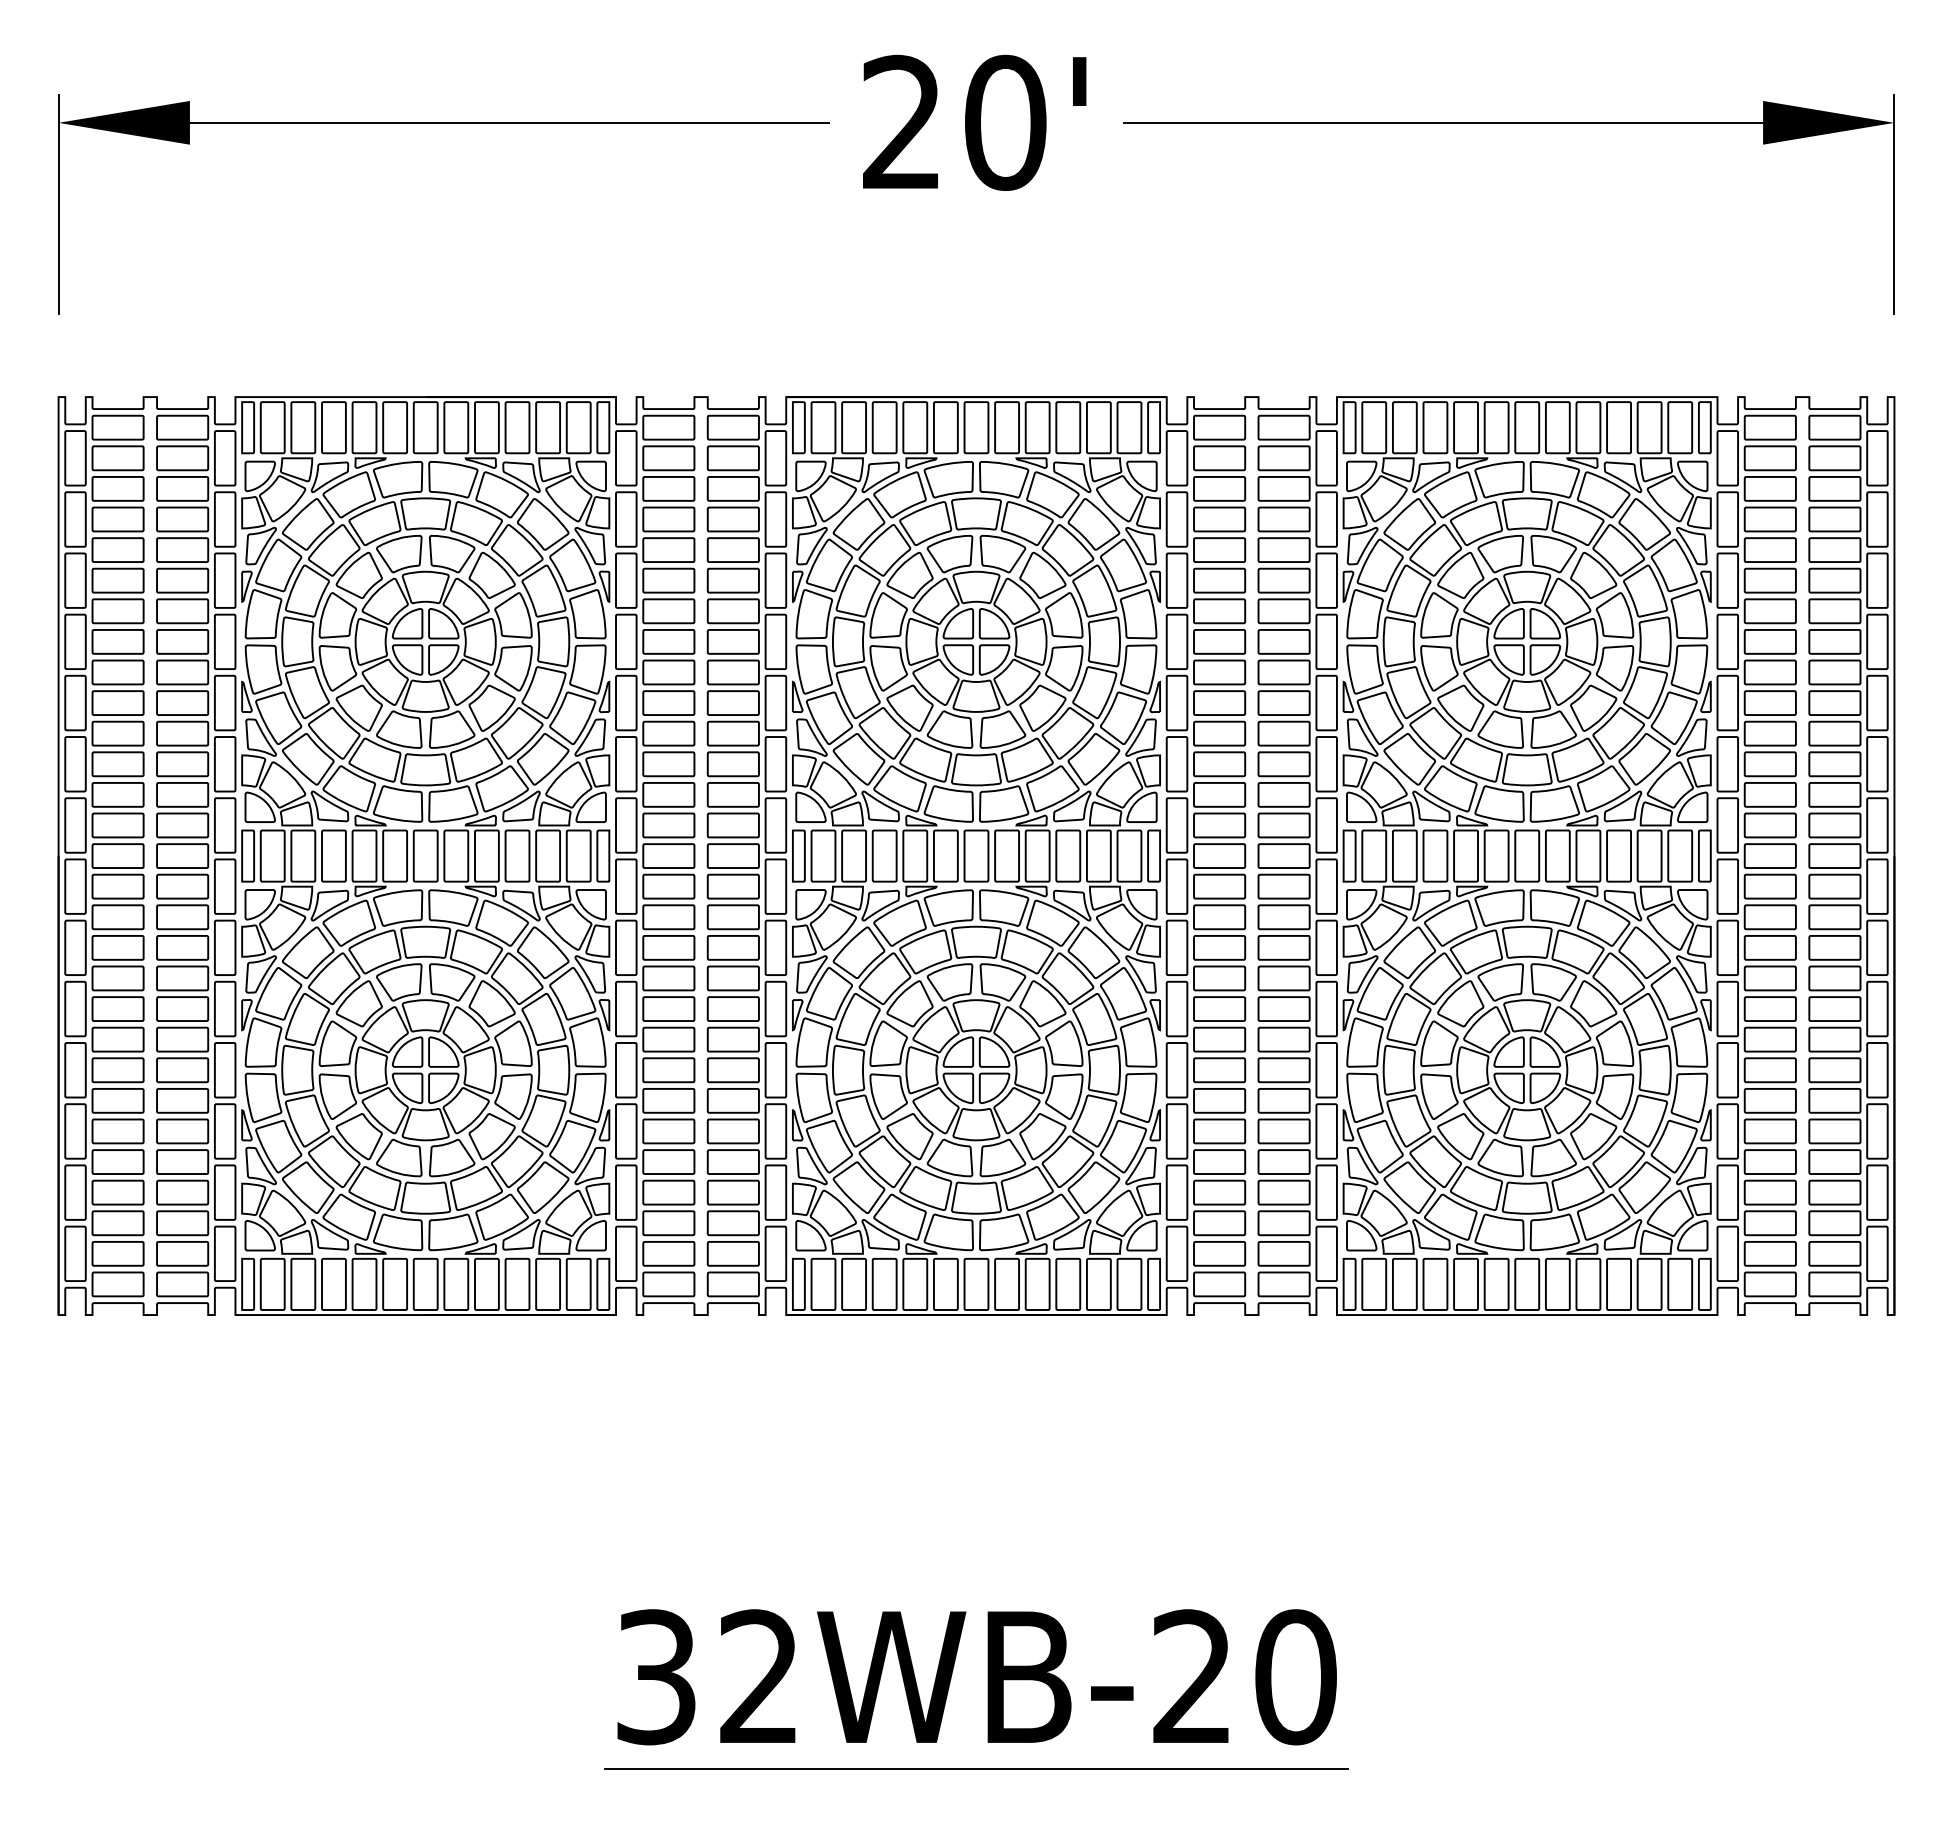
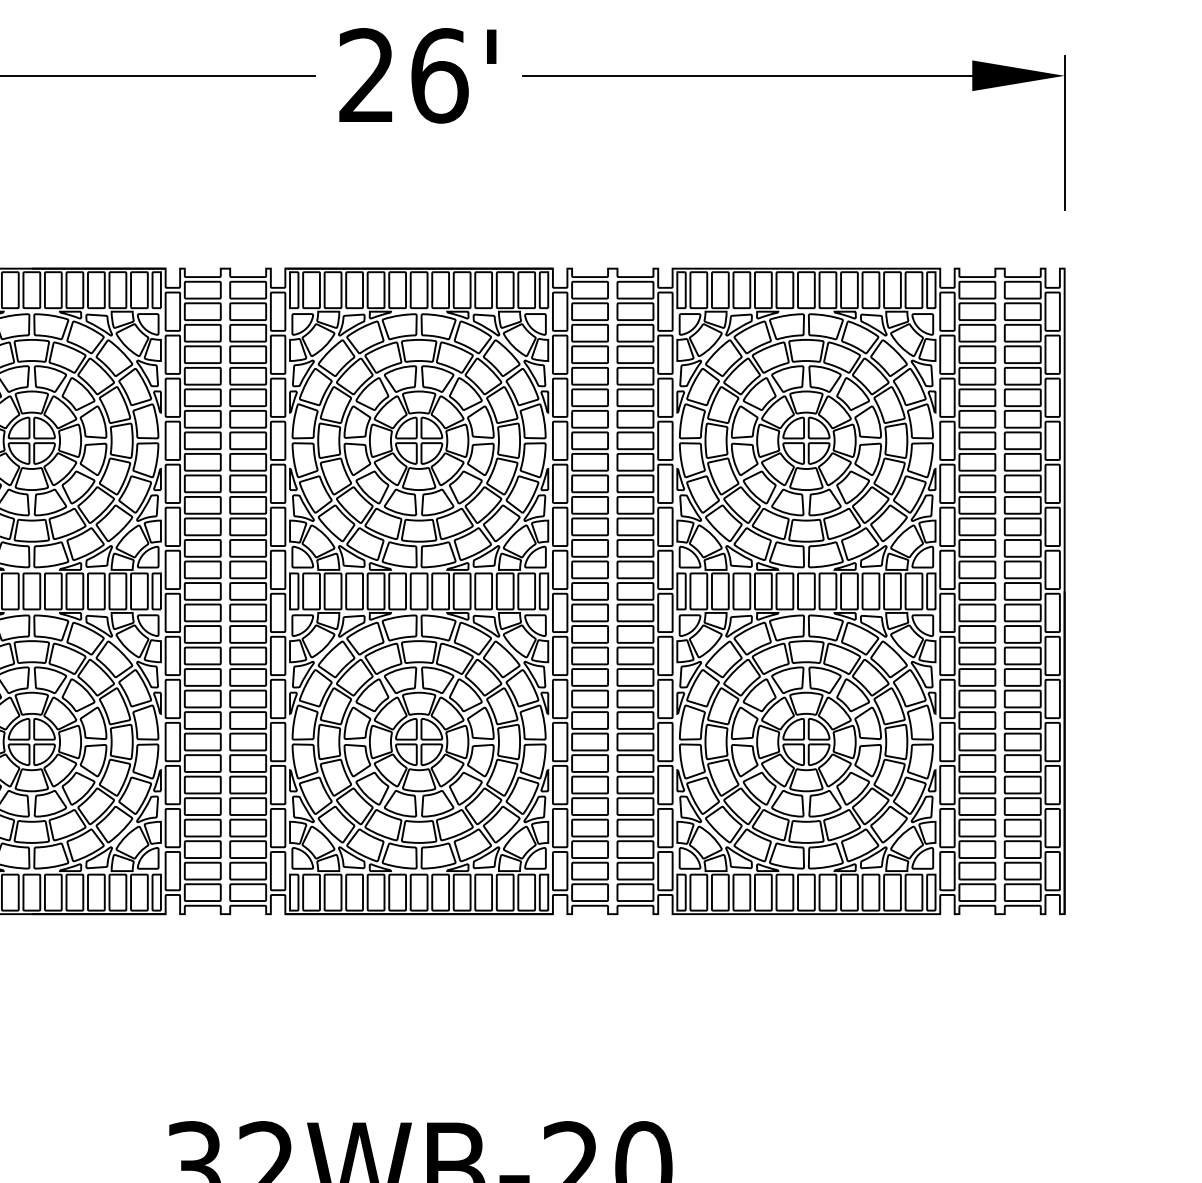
text: (1006, 122) -> (440, 75), 20' -> 26'

